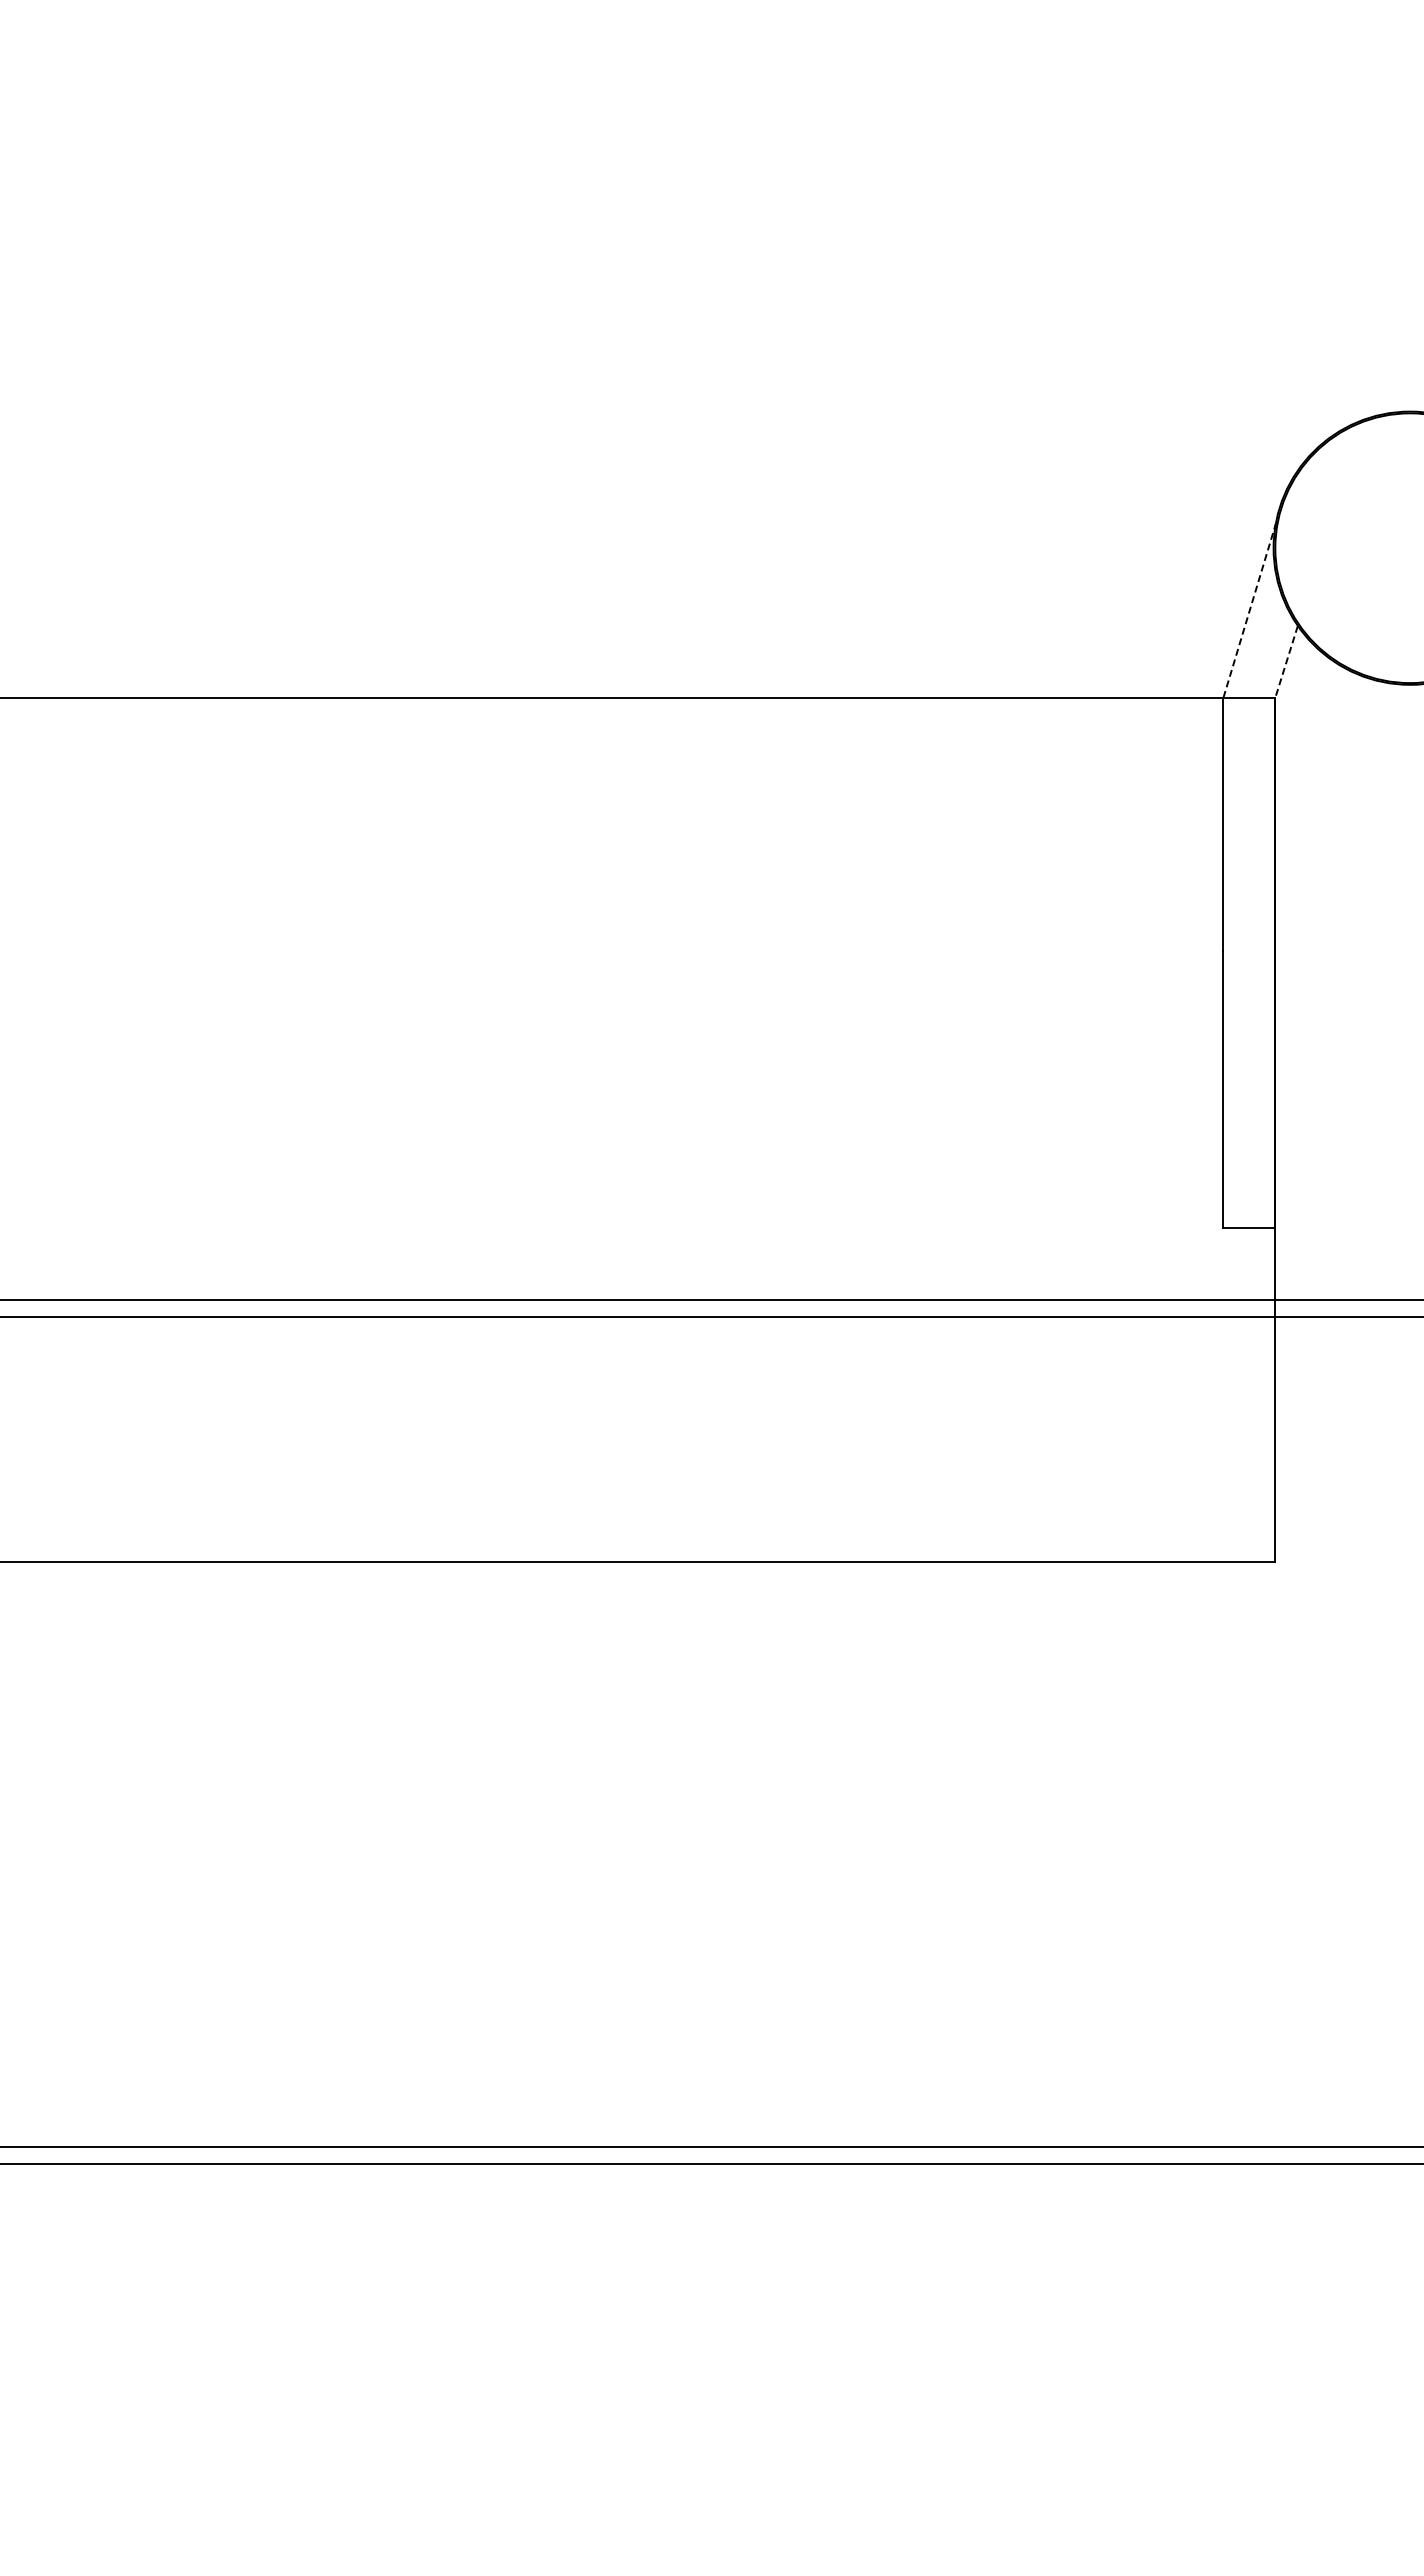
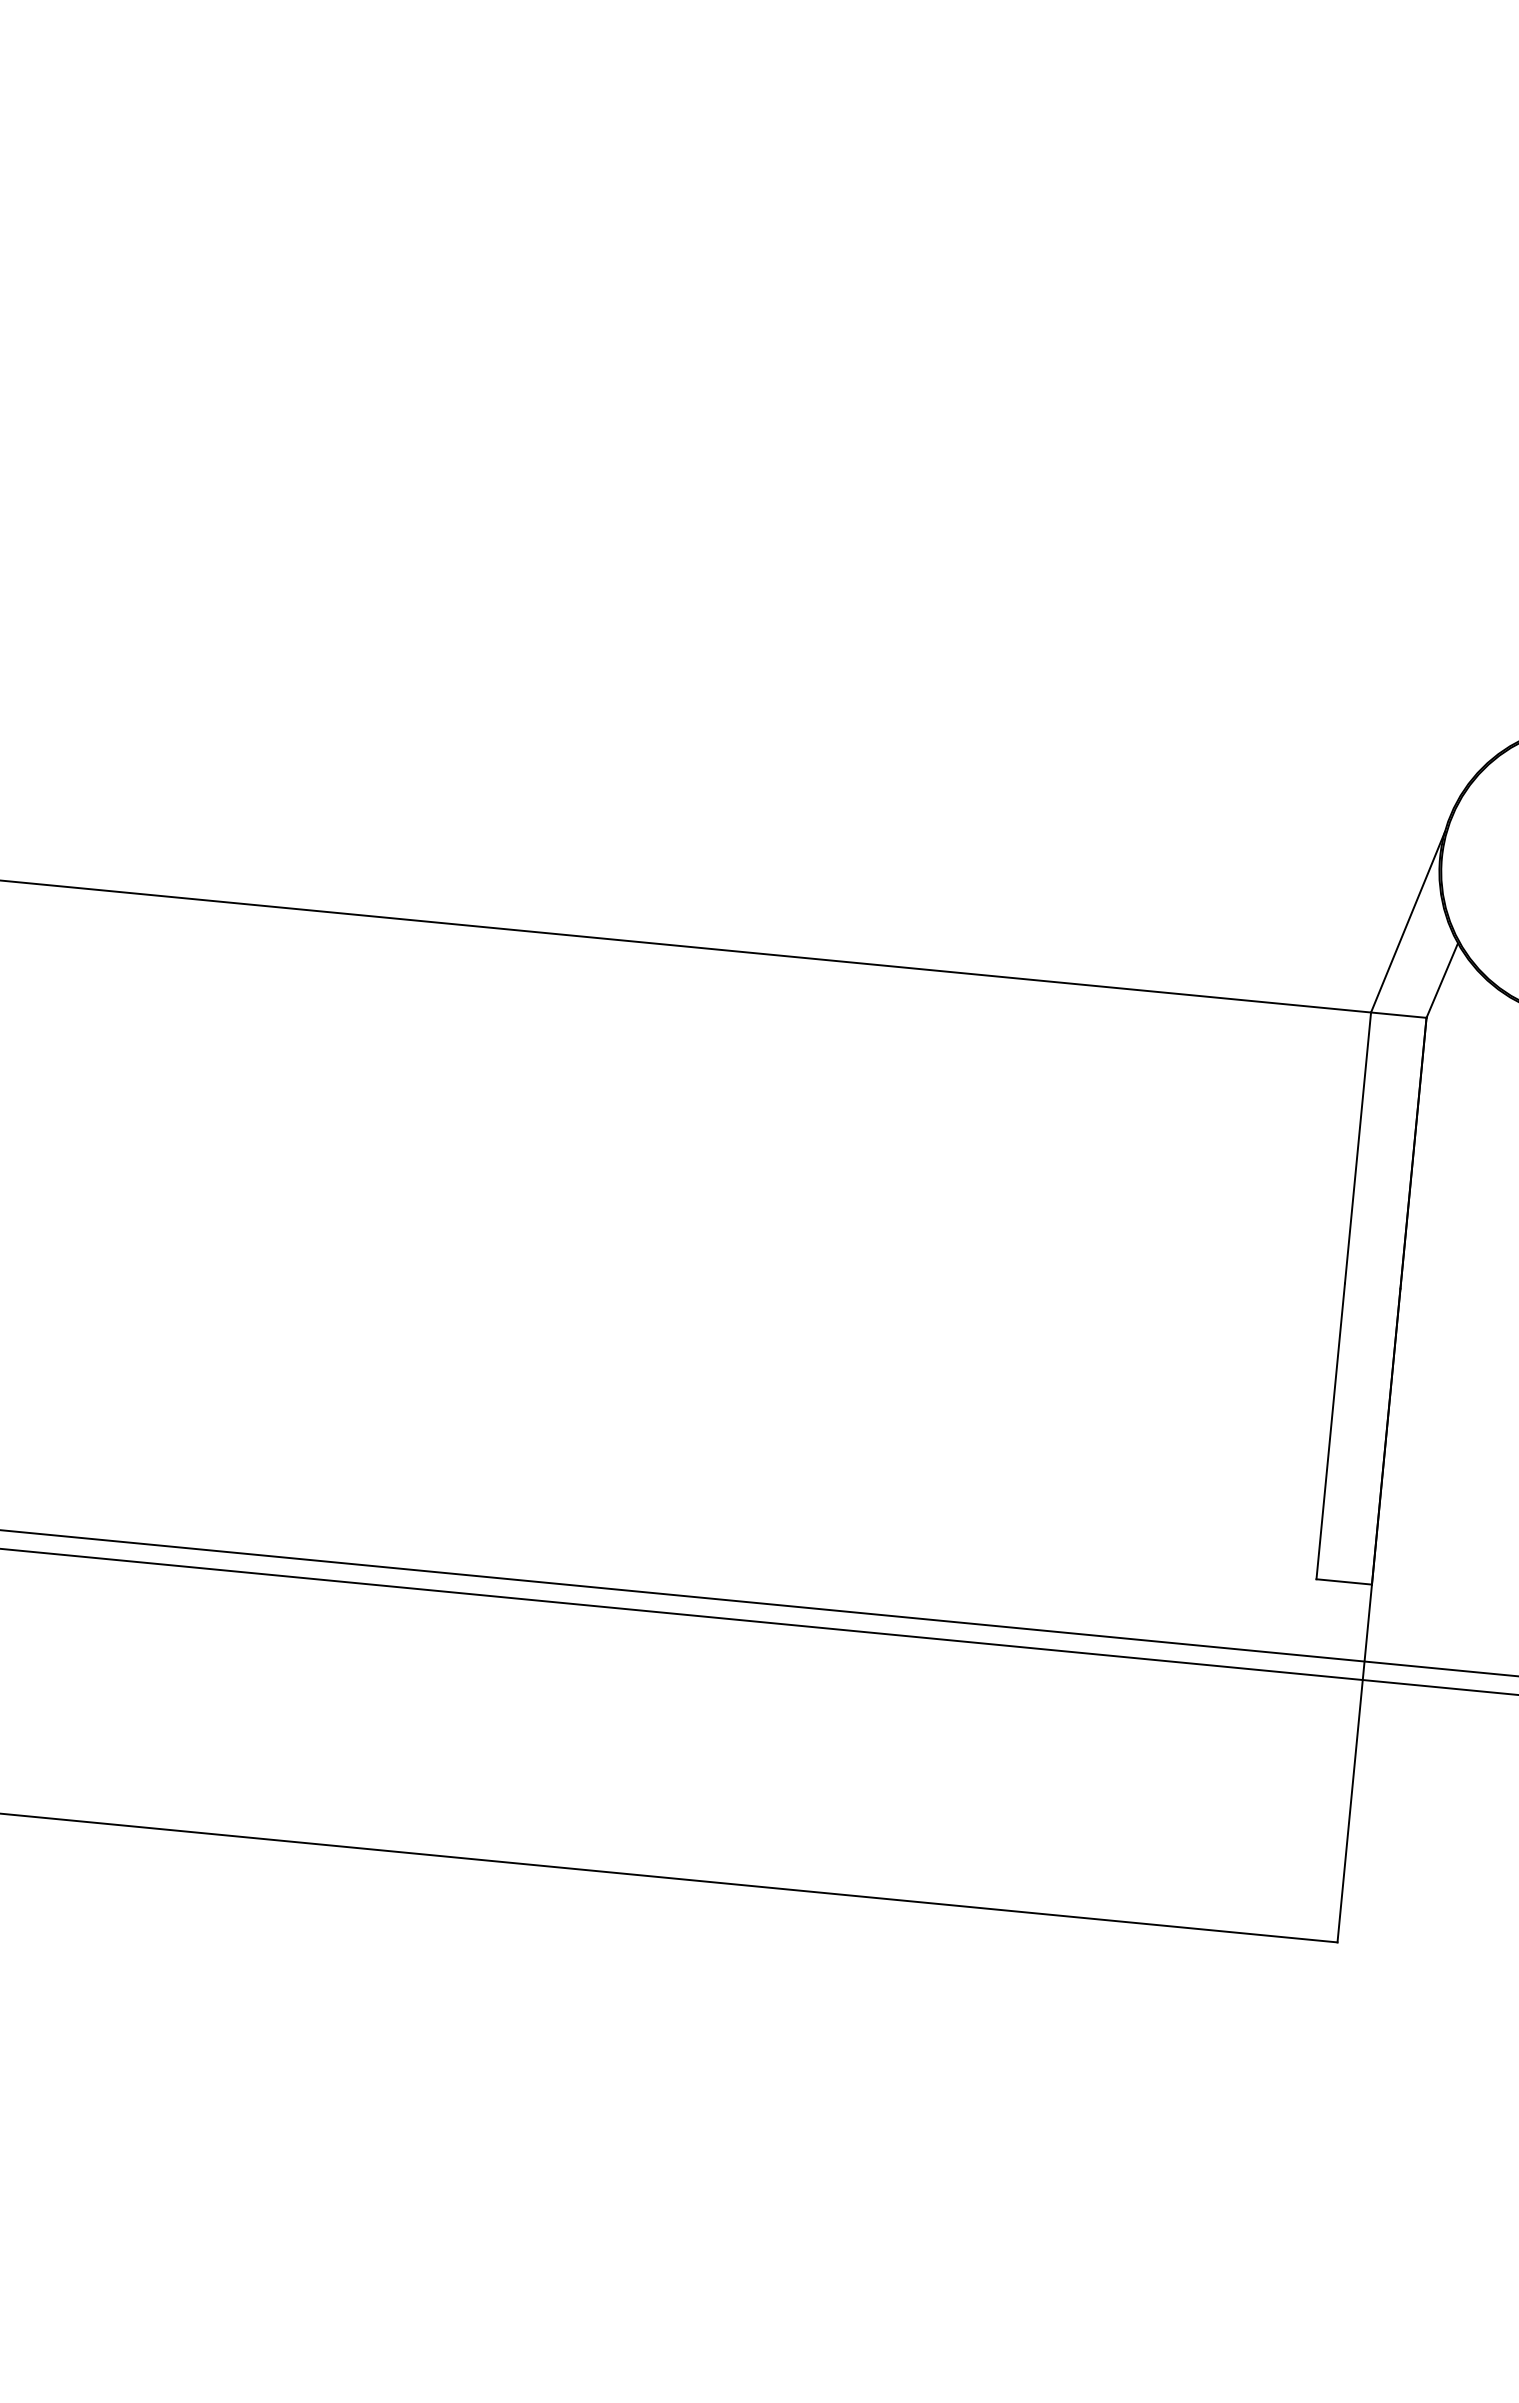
line: (1249, 610) -> (1407, 921), dashed -> solid
line: (1286, 661) -> (1442, 980), dashed -> solid

